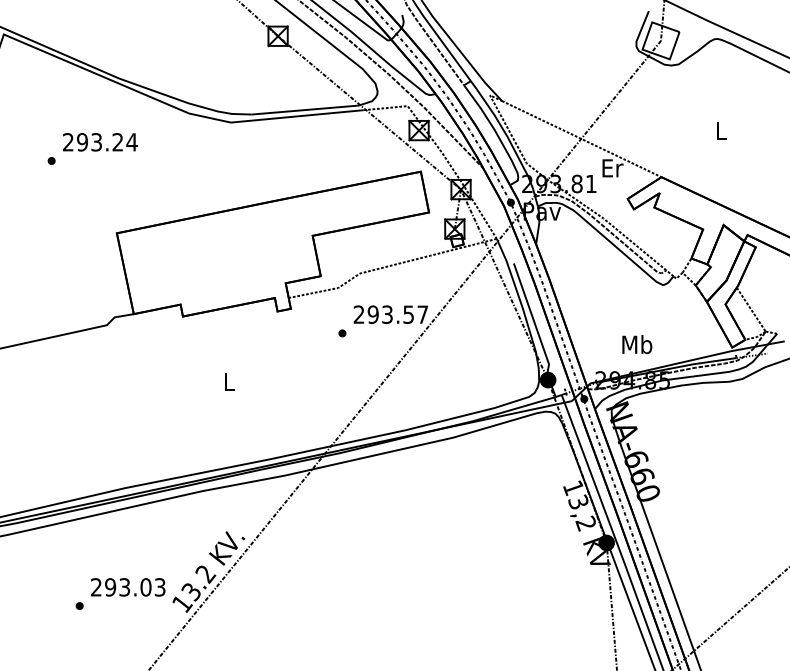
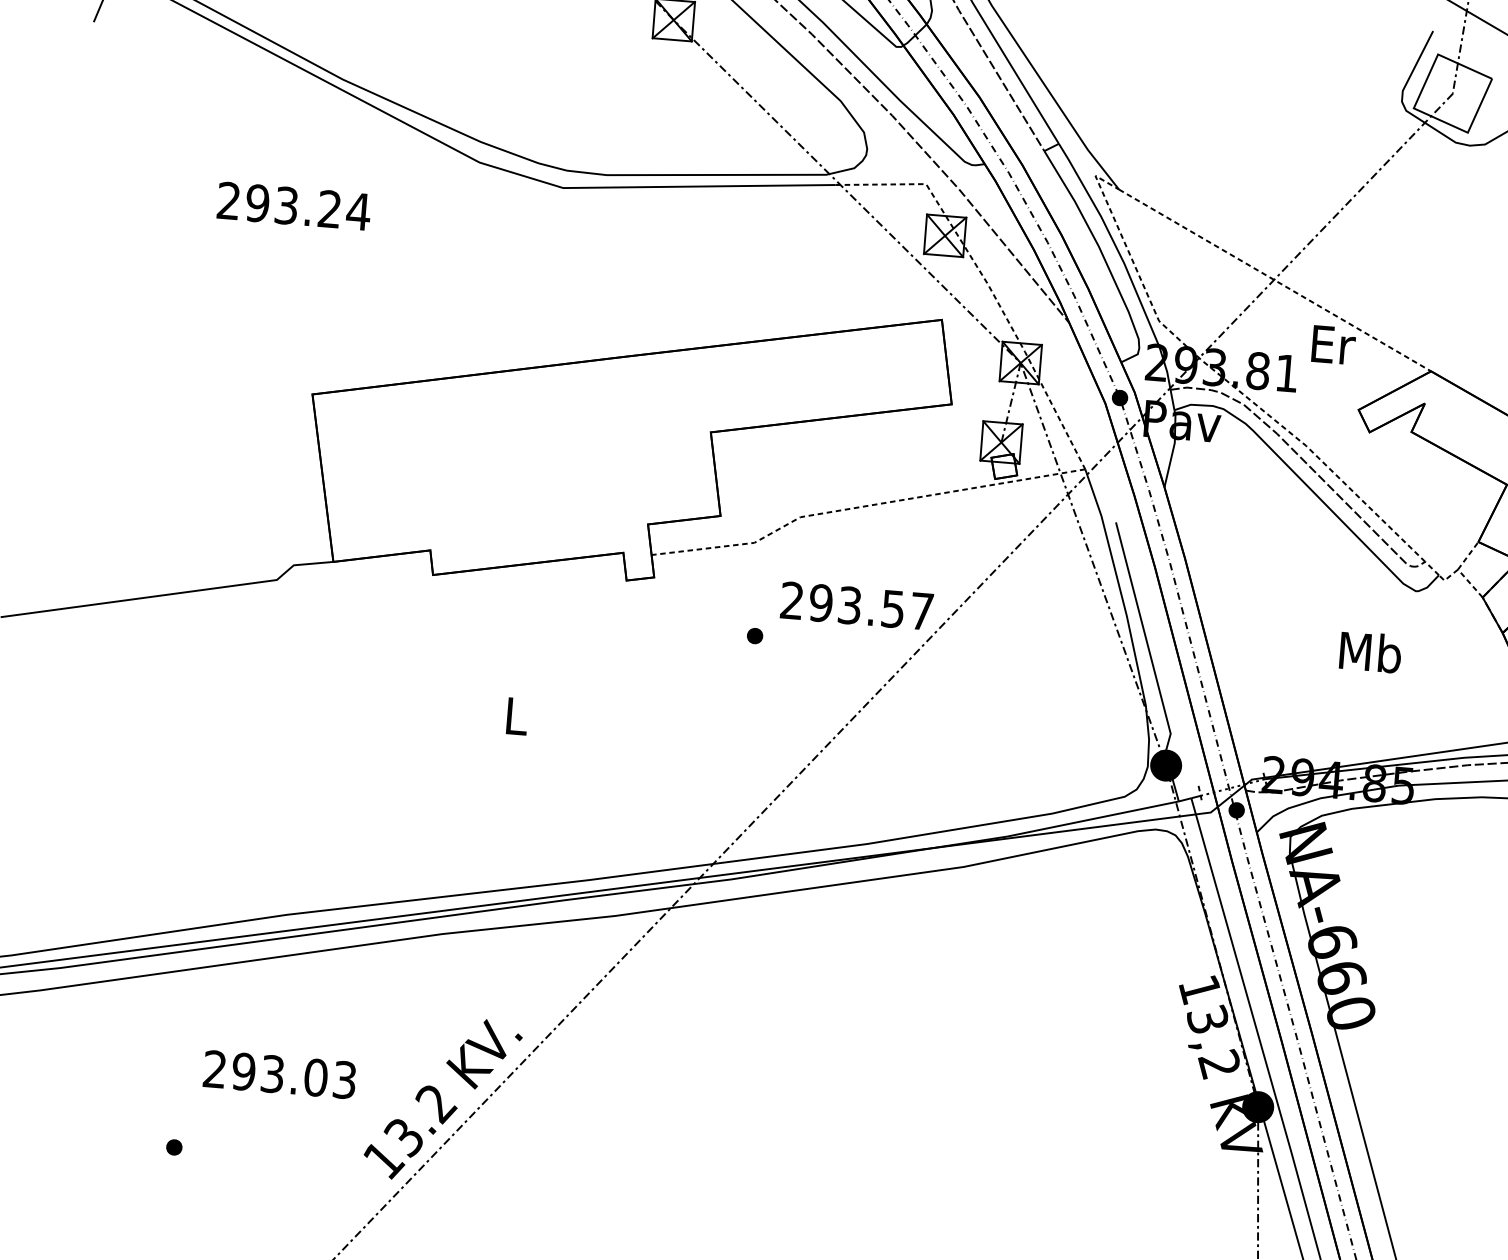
part: (51, 160) -> (191, 235), removed
text: (637, 344) -> (1371, 652), moved
text: (128, 587) -> (280, 1075), moved

